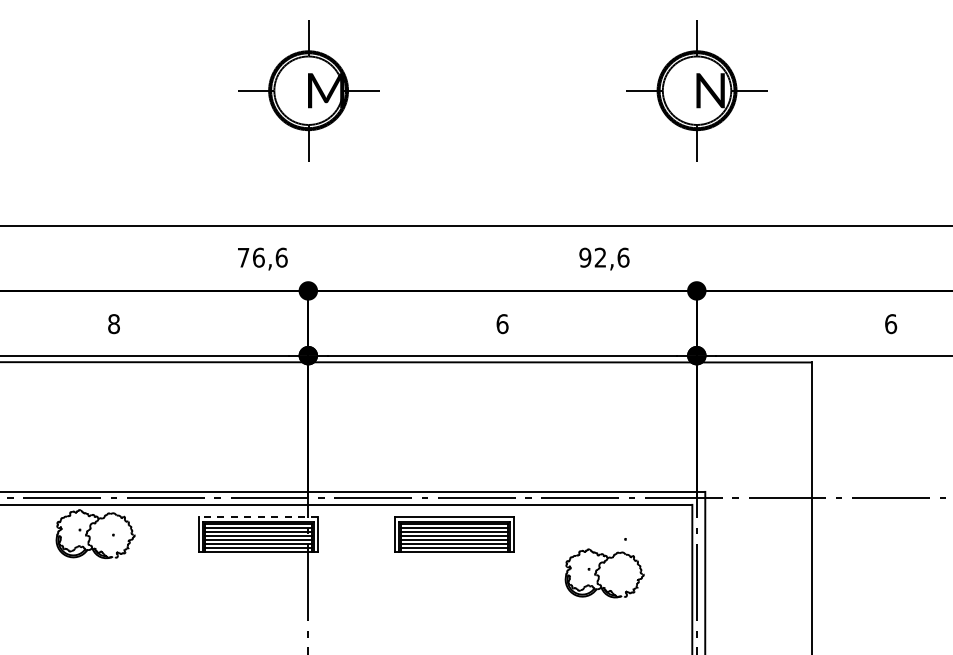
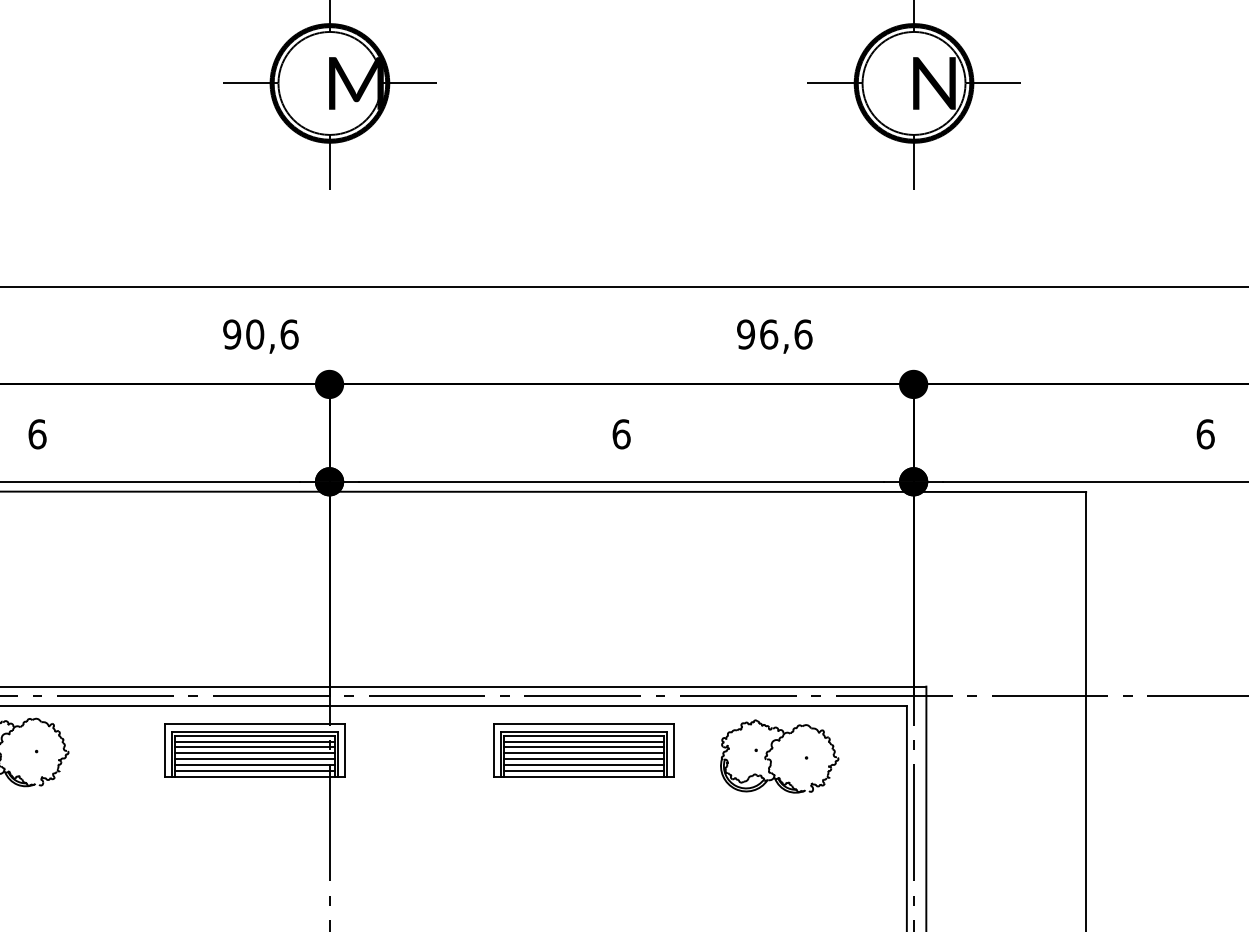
text: (250, 257) -> (242, 334), 76,6 -> 90,6
text: (600, 257) -> (768, 334), 92,6 -> 96,6
text: (114, 323) -> (38, 433), 8 -> 6
line: (258, 516) -> (254, 723), dashed -> solid
part: (454, 534) -> (583, 750), moved
part: (604, 573) -> (779, 756), moved

